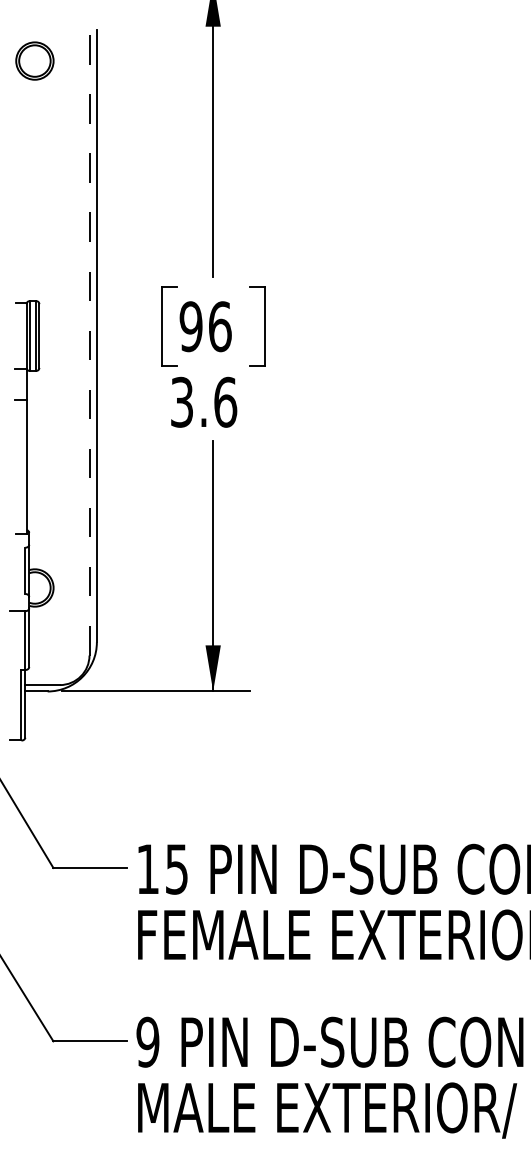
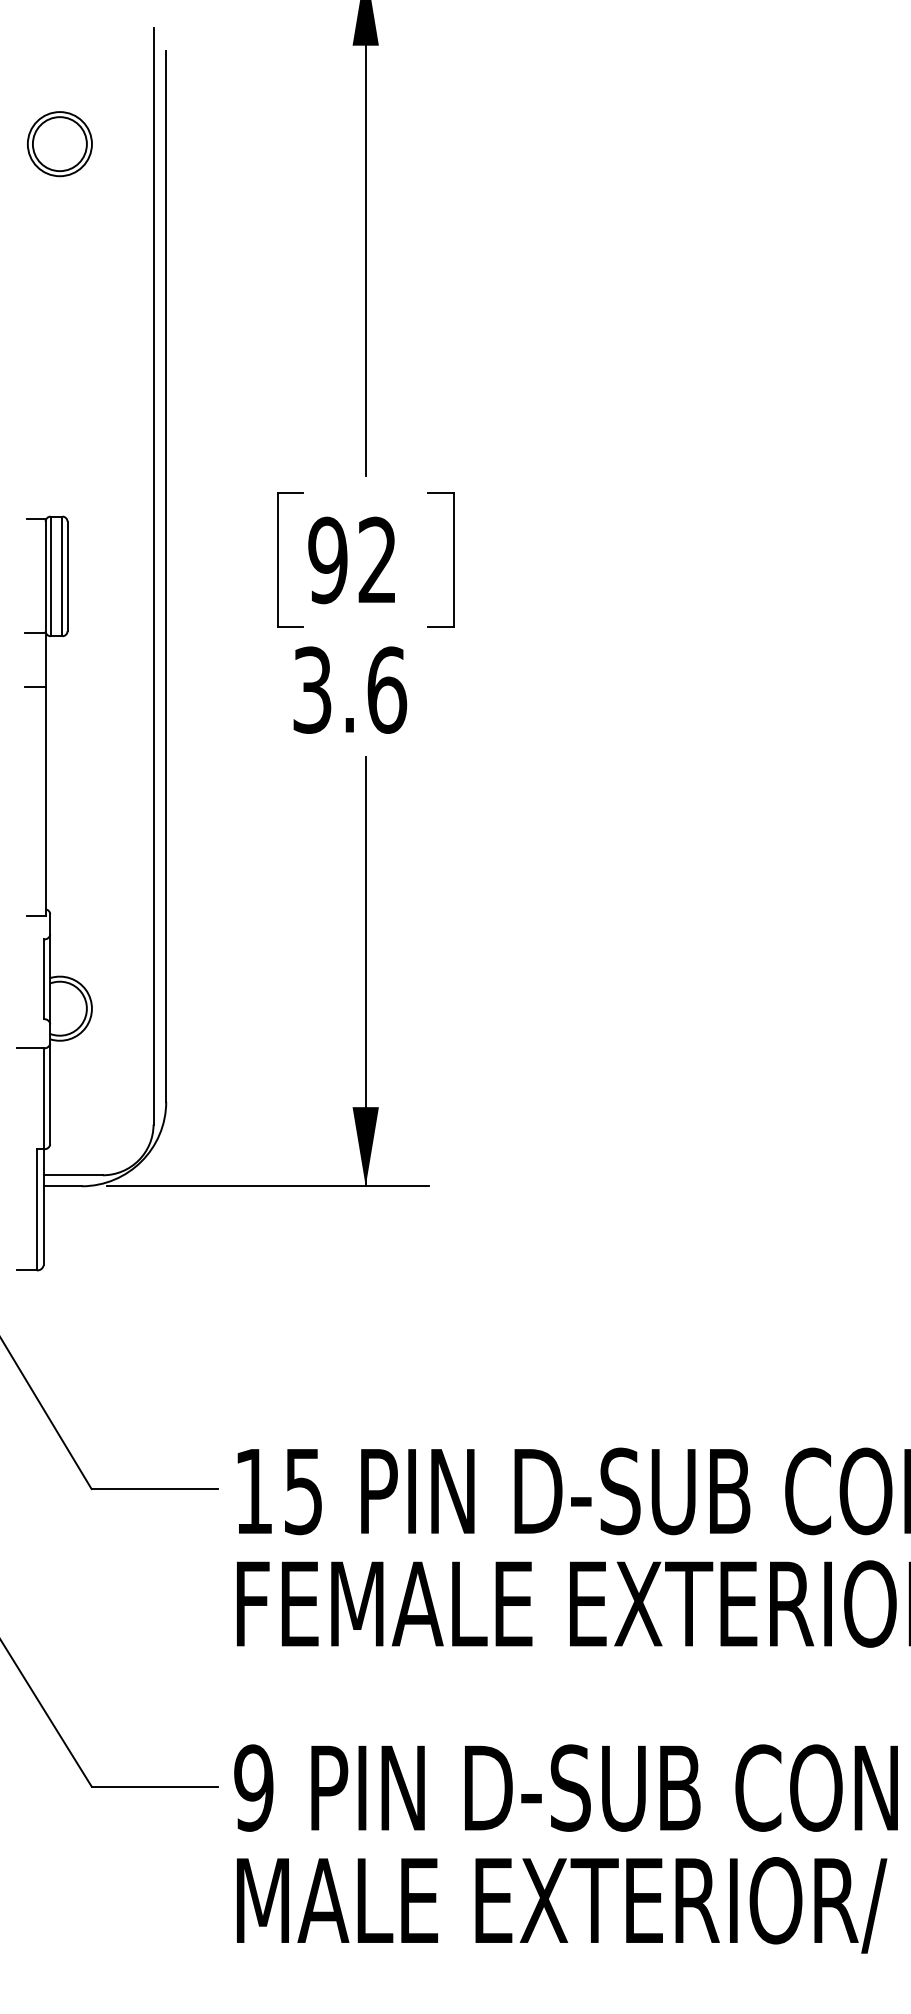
part: (34, 60) -> (59, 143), moved
text: (220, 326) -> (378, 560), 96 -> 92
line: (89, 336) -> (153, 577), dashed -> solid

